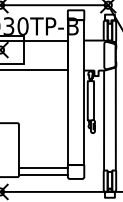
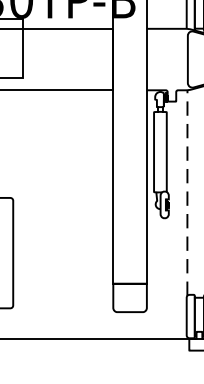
line: (104, 120) -> (188, 192), solid -> dashed
line: (42, 168) -> (61, 290), removed
line: (42, 175) -> (61, 305), removed

